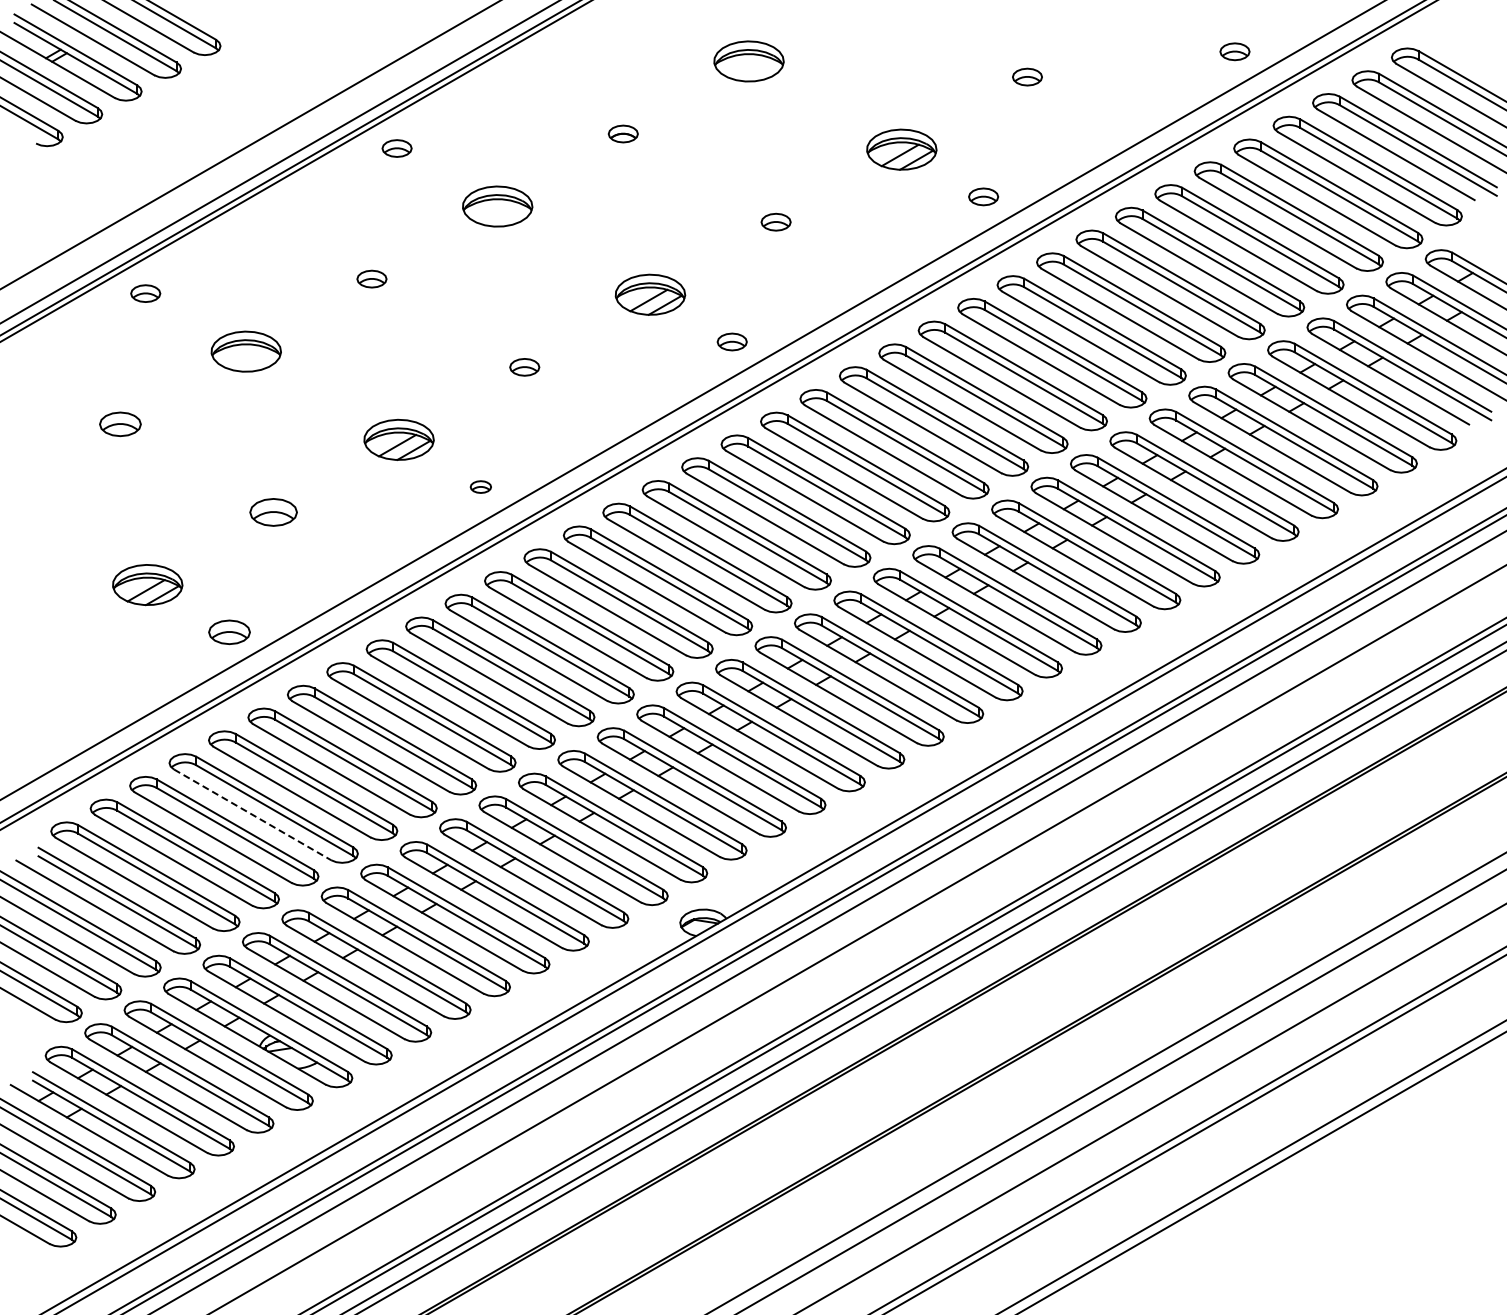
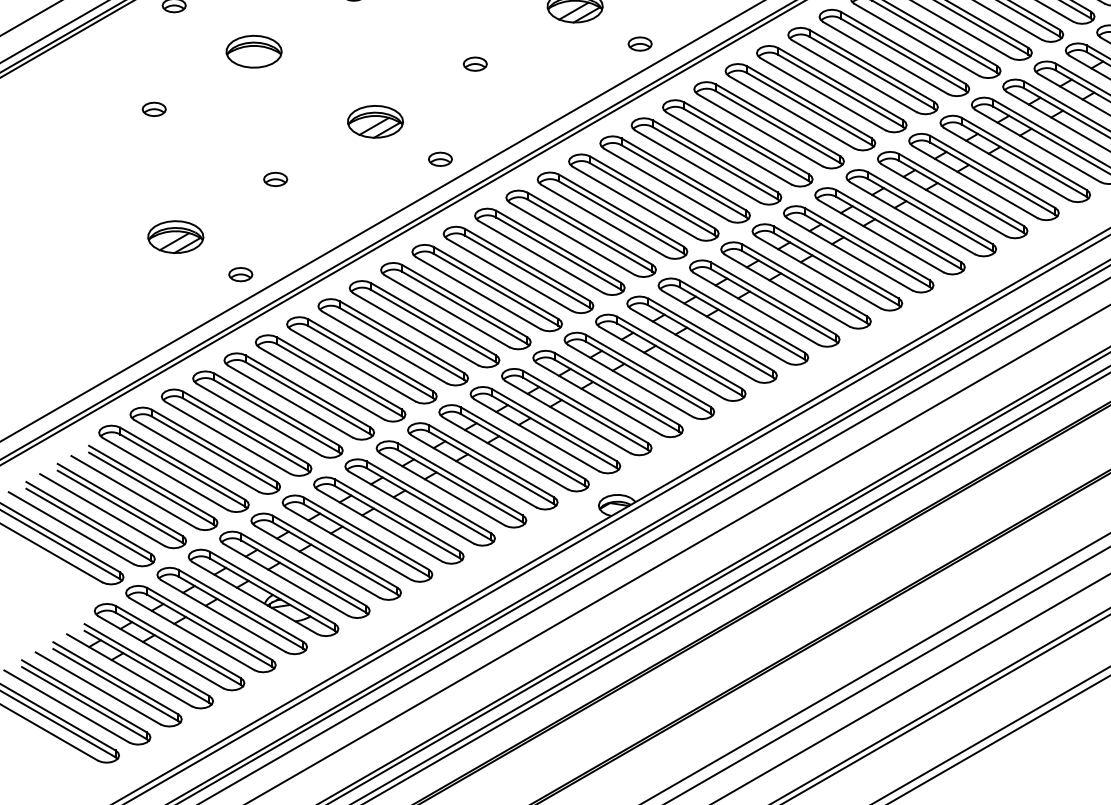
part: (120, 423) -> (154, 108), size x0.71
part: (480, 486) -> (440, 158), size x1.43
part: (272, 512) -> (274, 179), size x0.62
part: (229, 631) -> (240, 274), size x0.71
line: (252, 814) -> (259, 419), dashed -> solid

